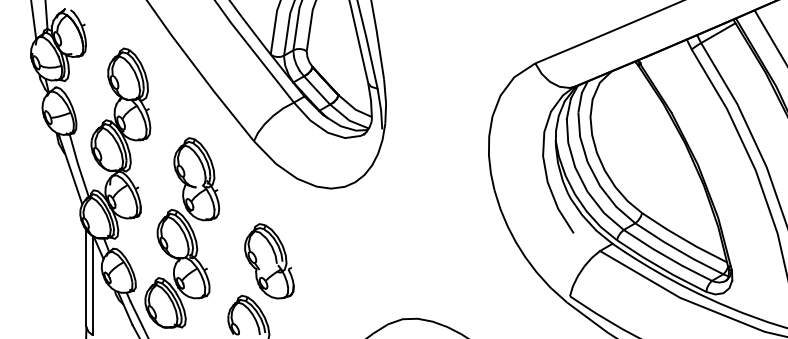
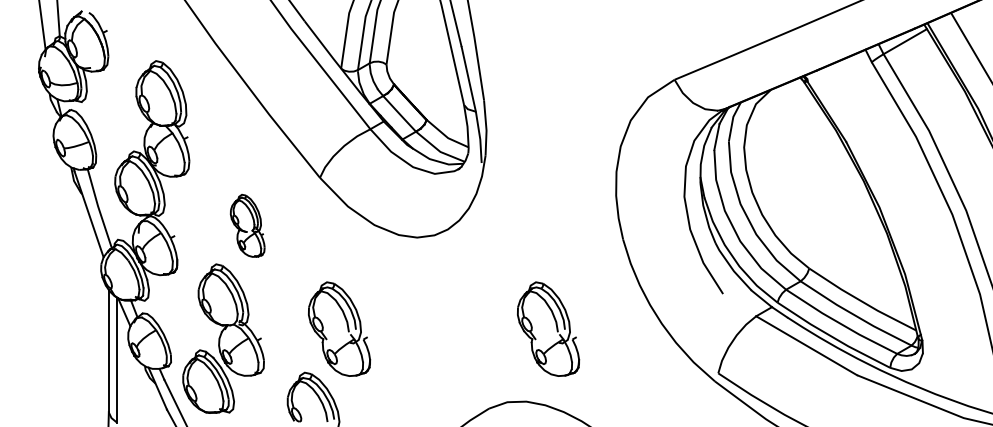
part: (196, 179) -> (247, 225), size x0.6
part: (435, 260) -> (548, 328), added

